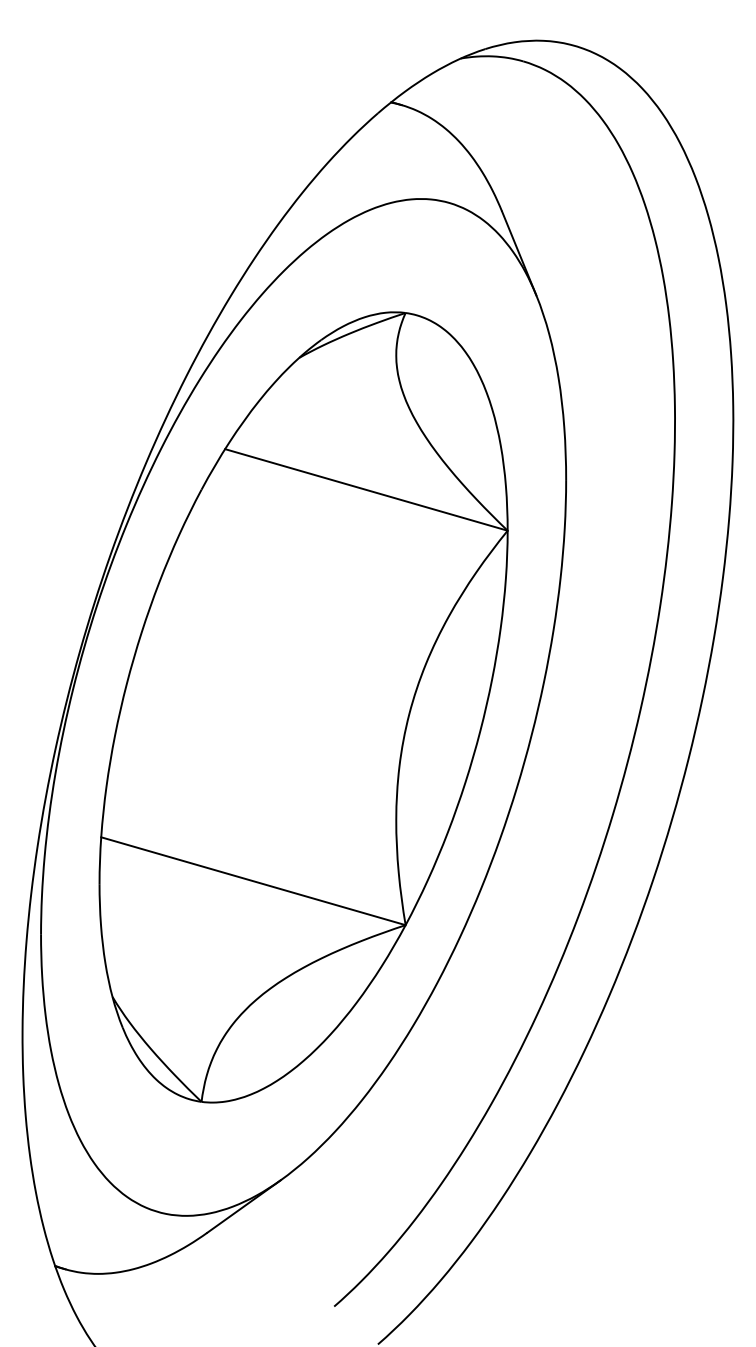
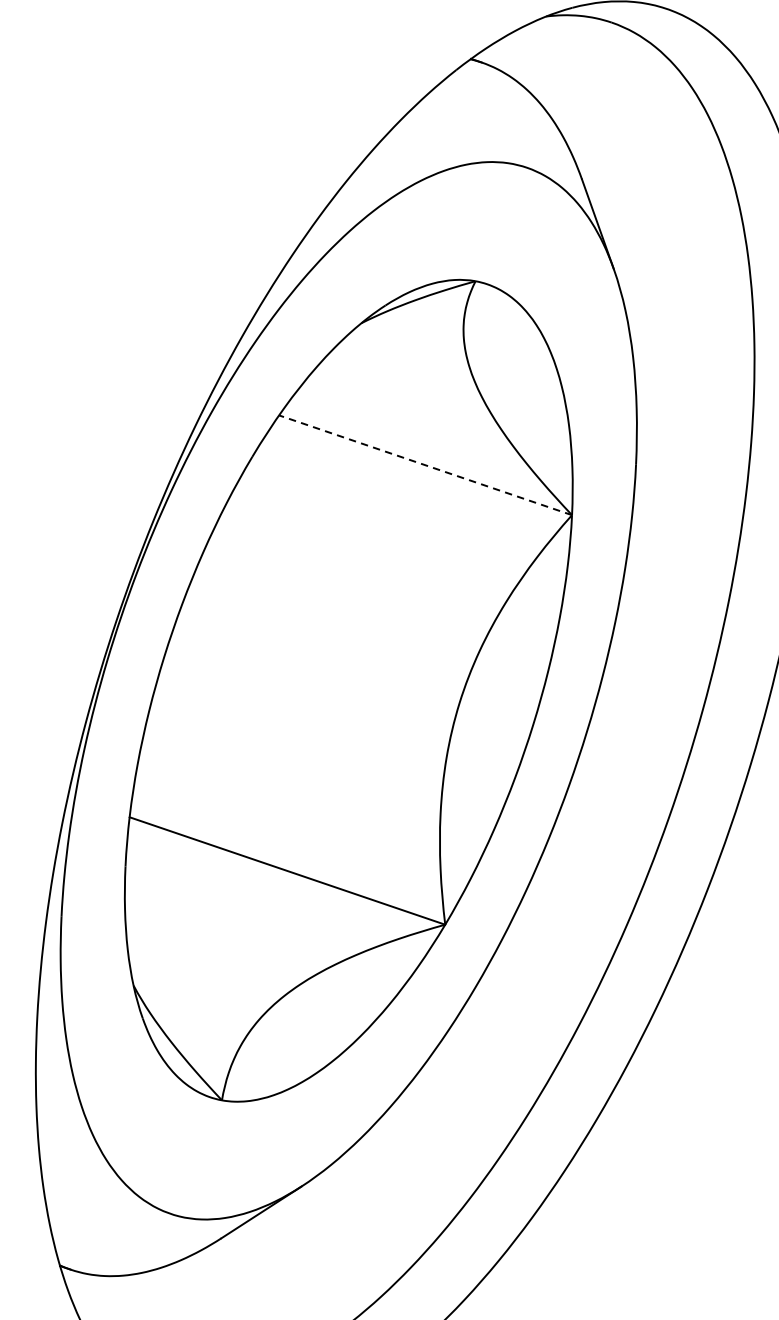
line: (365, 489) -> (424, 464), solid -> dashed

